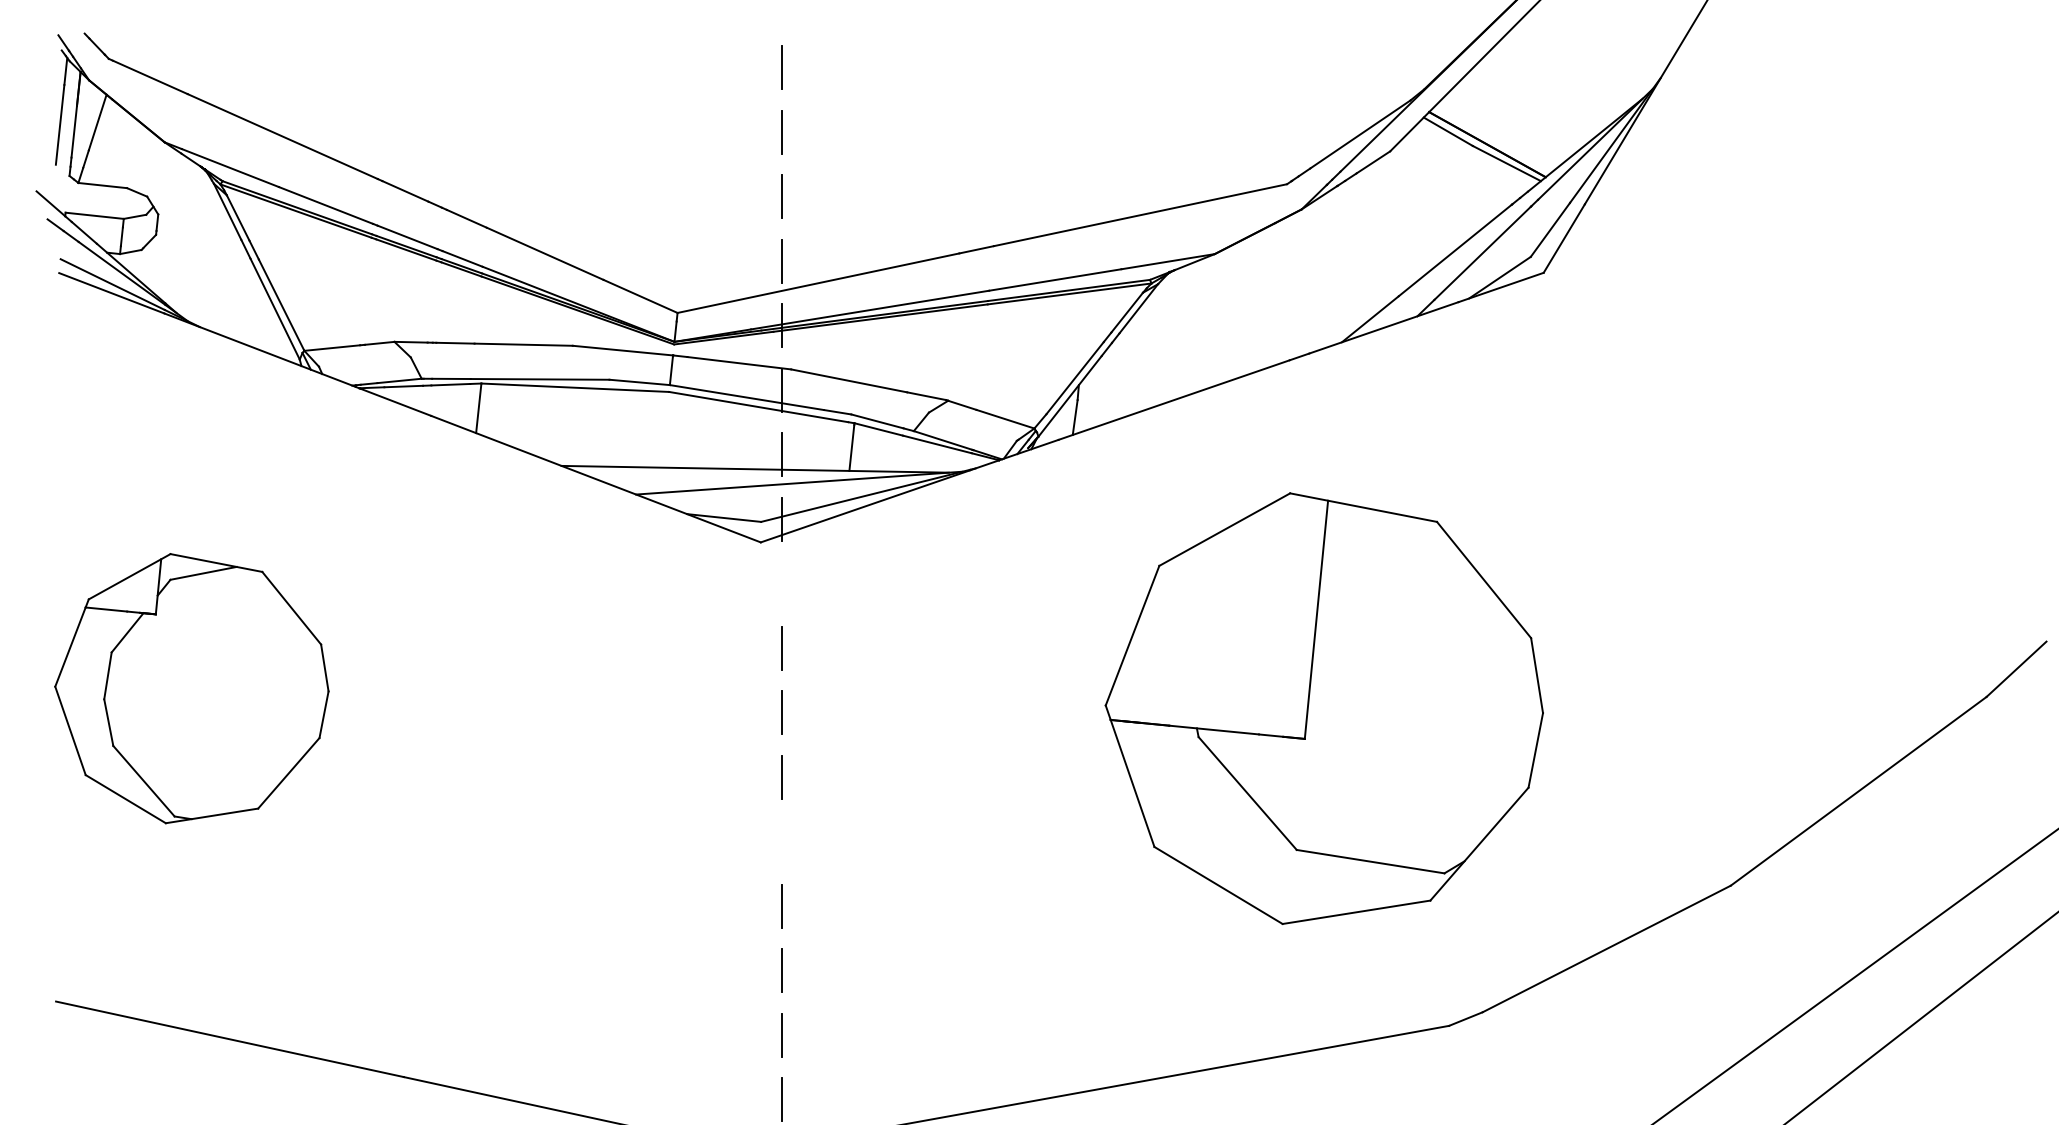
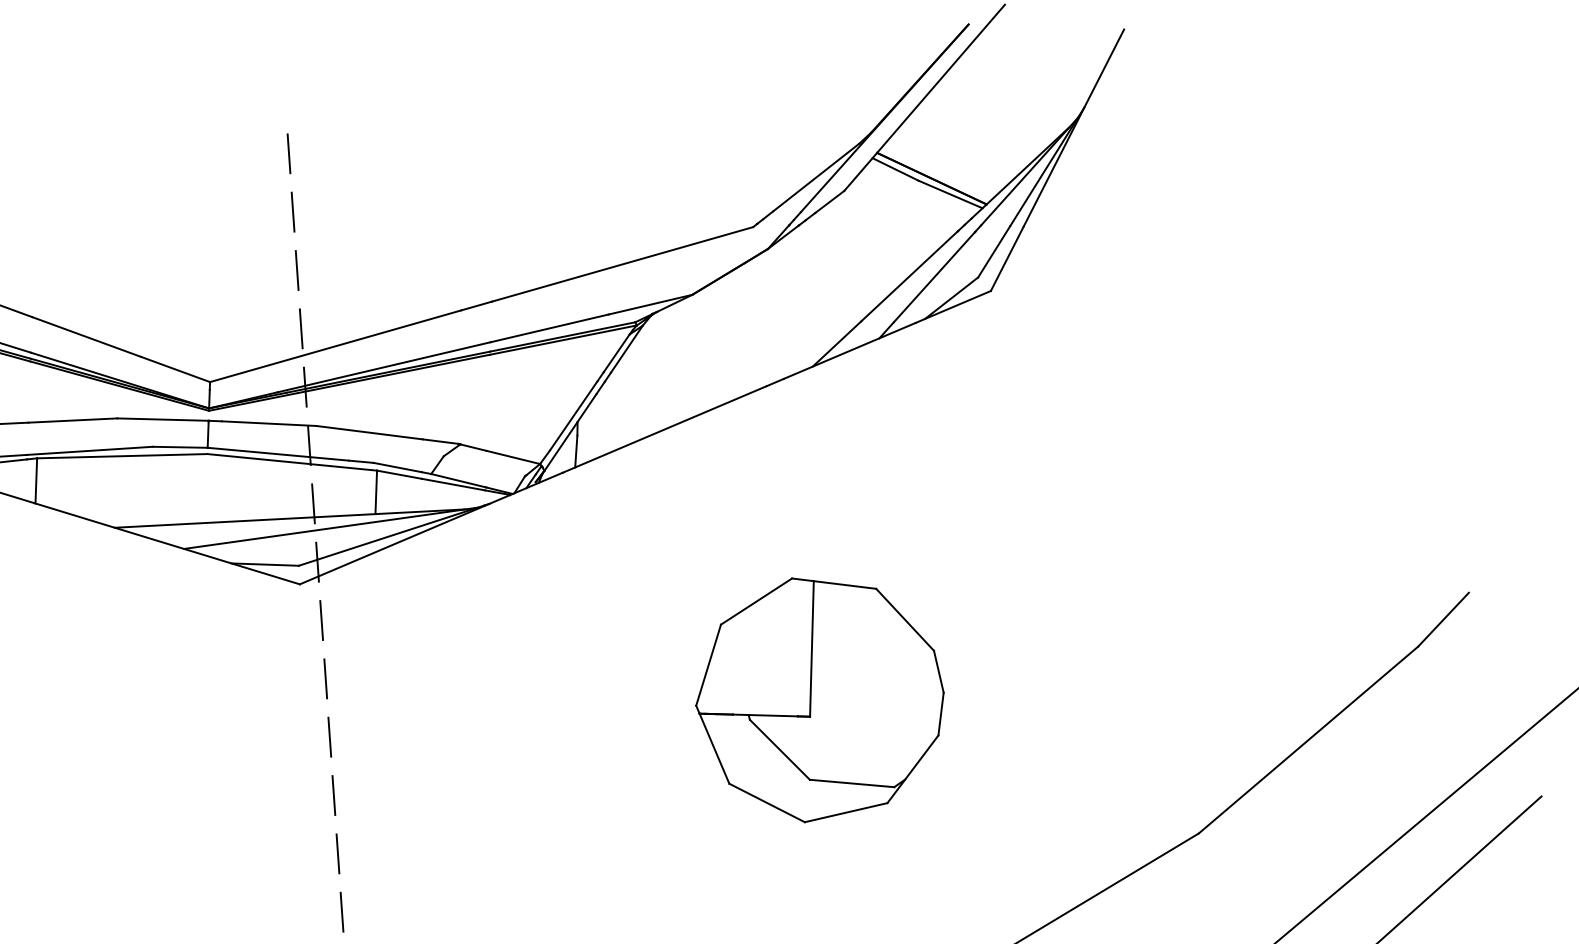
line: (781, 583) -> (321, 620), added
part: (1323, 707) -> (819, 698), size x0.62
line: (781, 841) -> (337, 853), added

